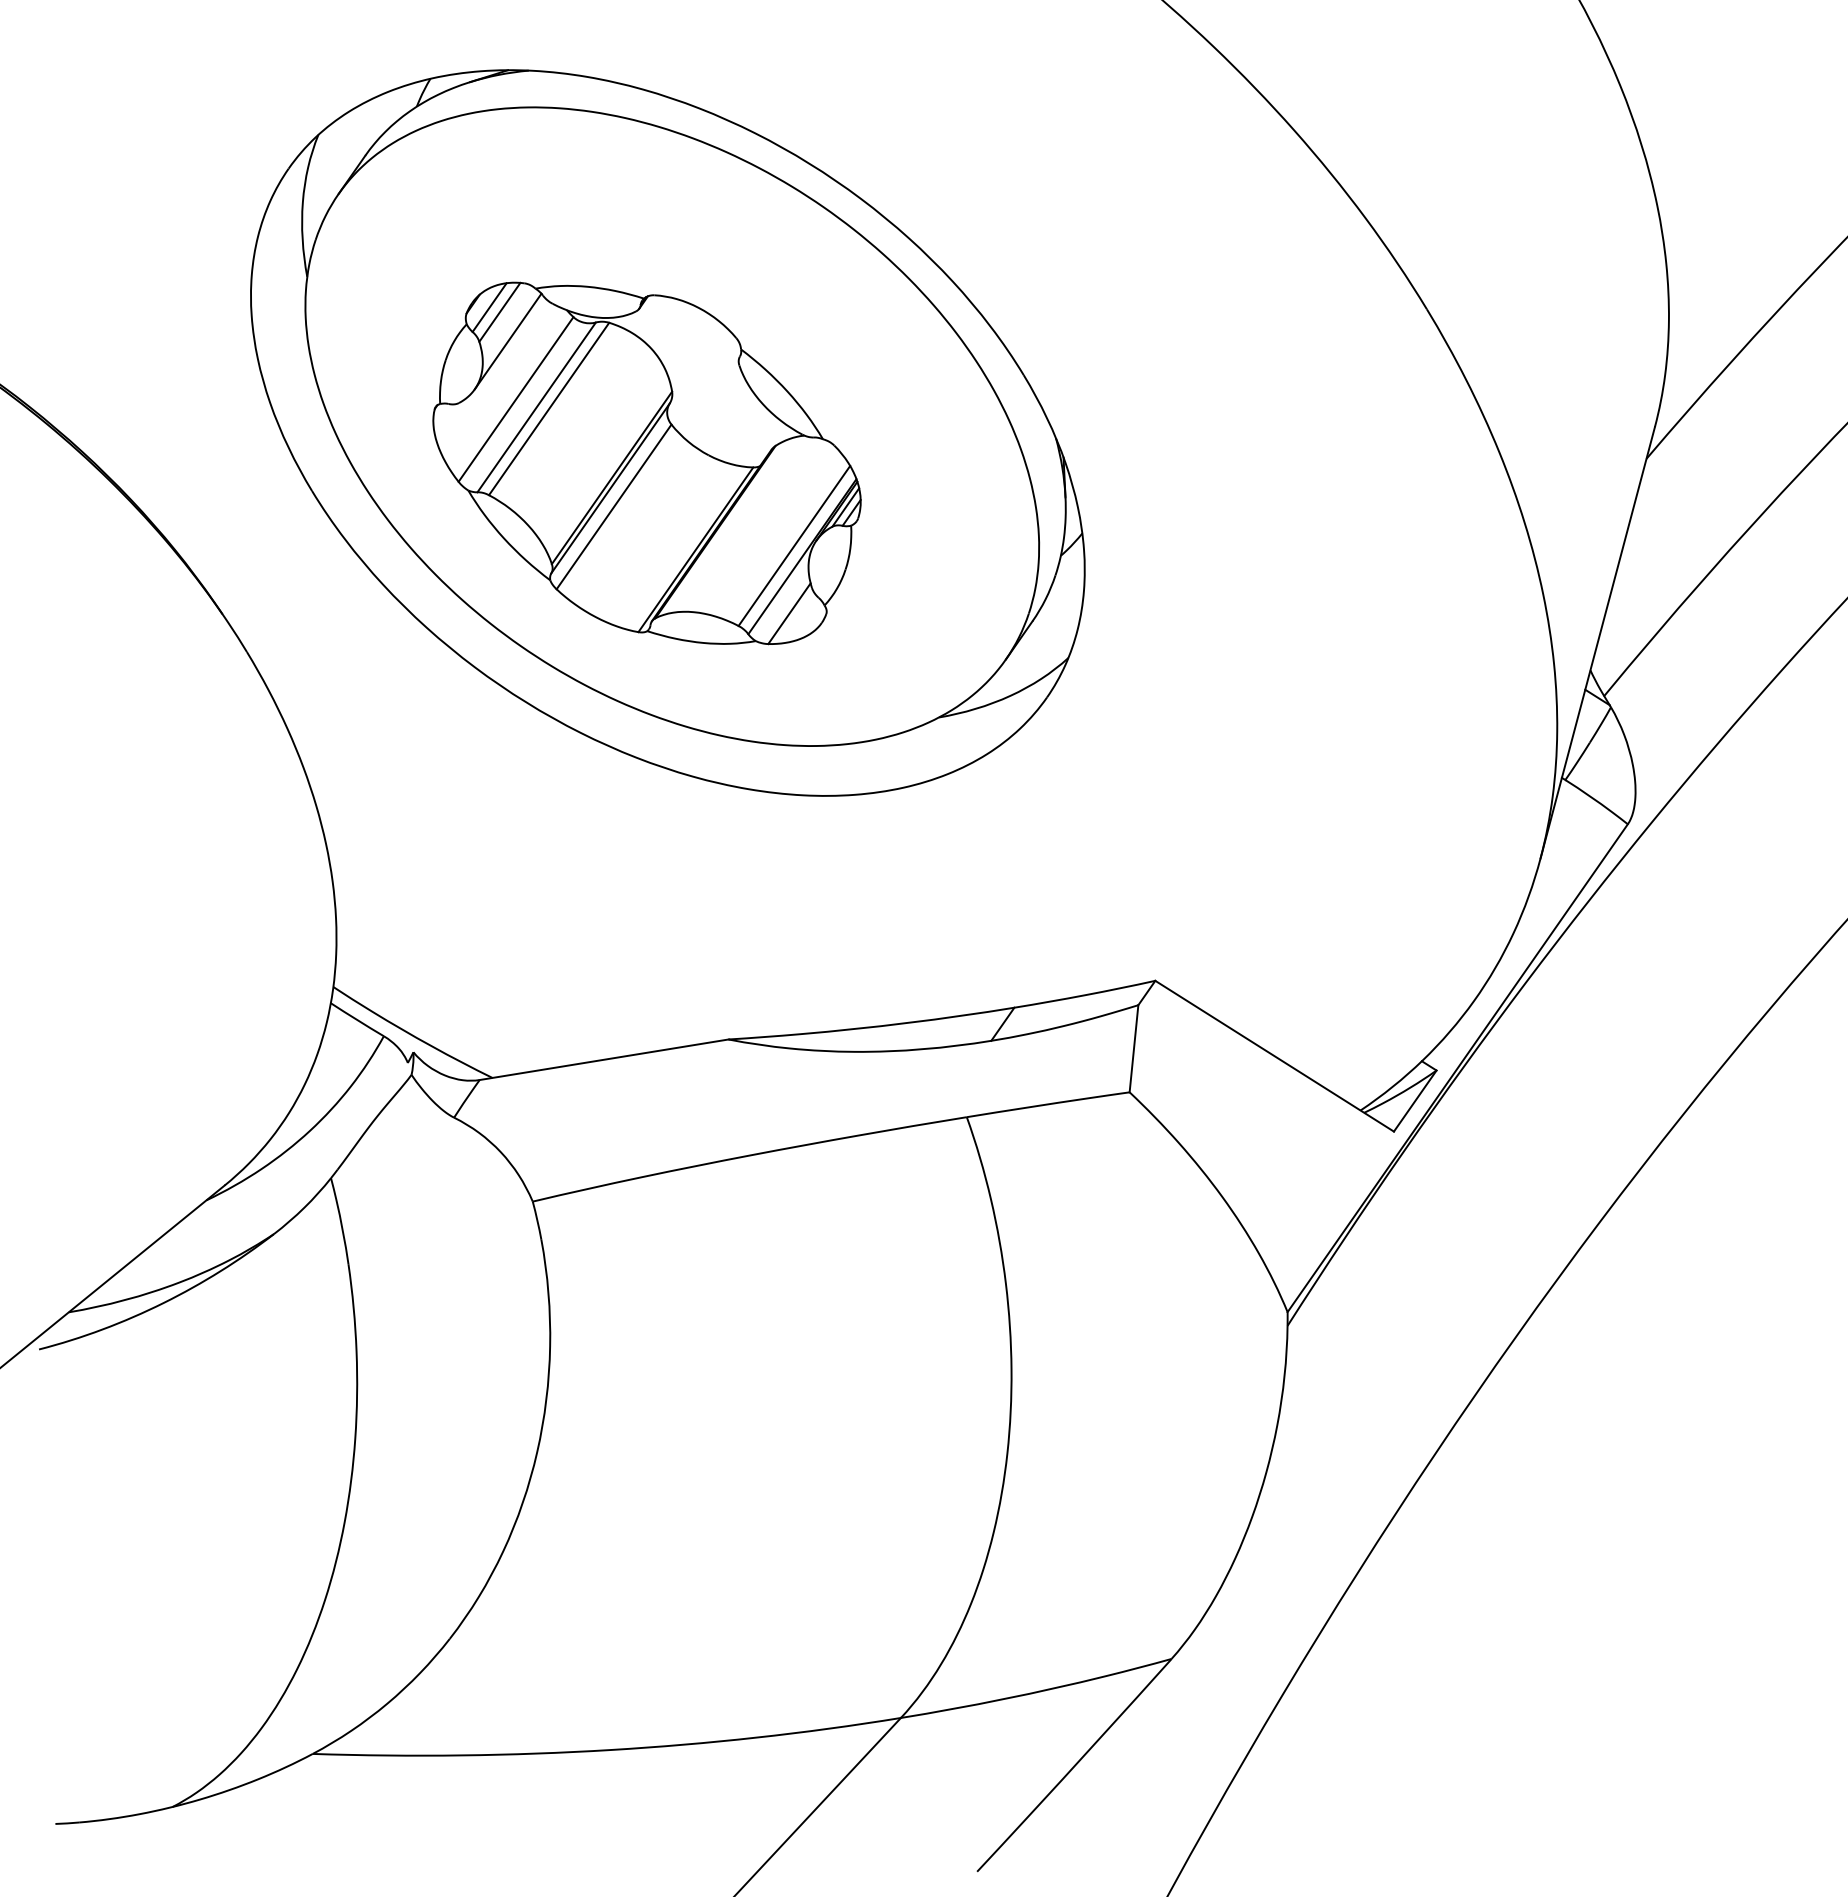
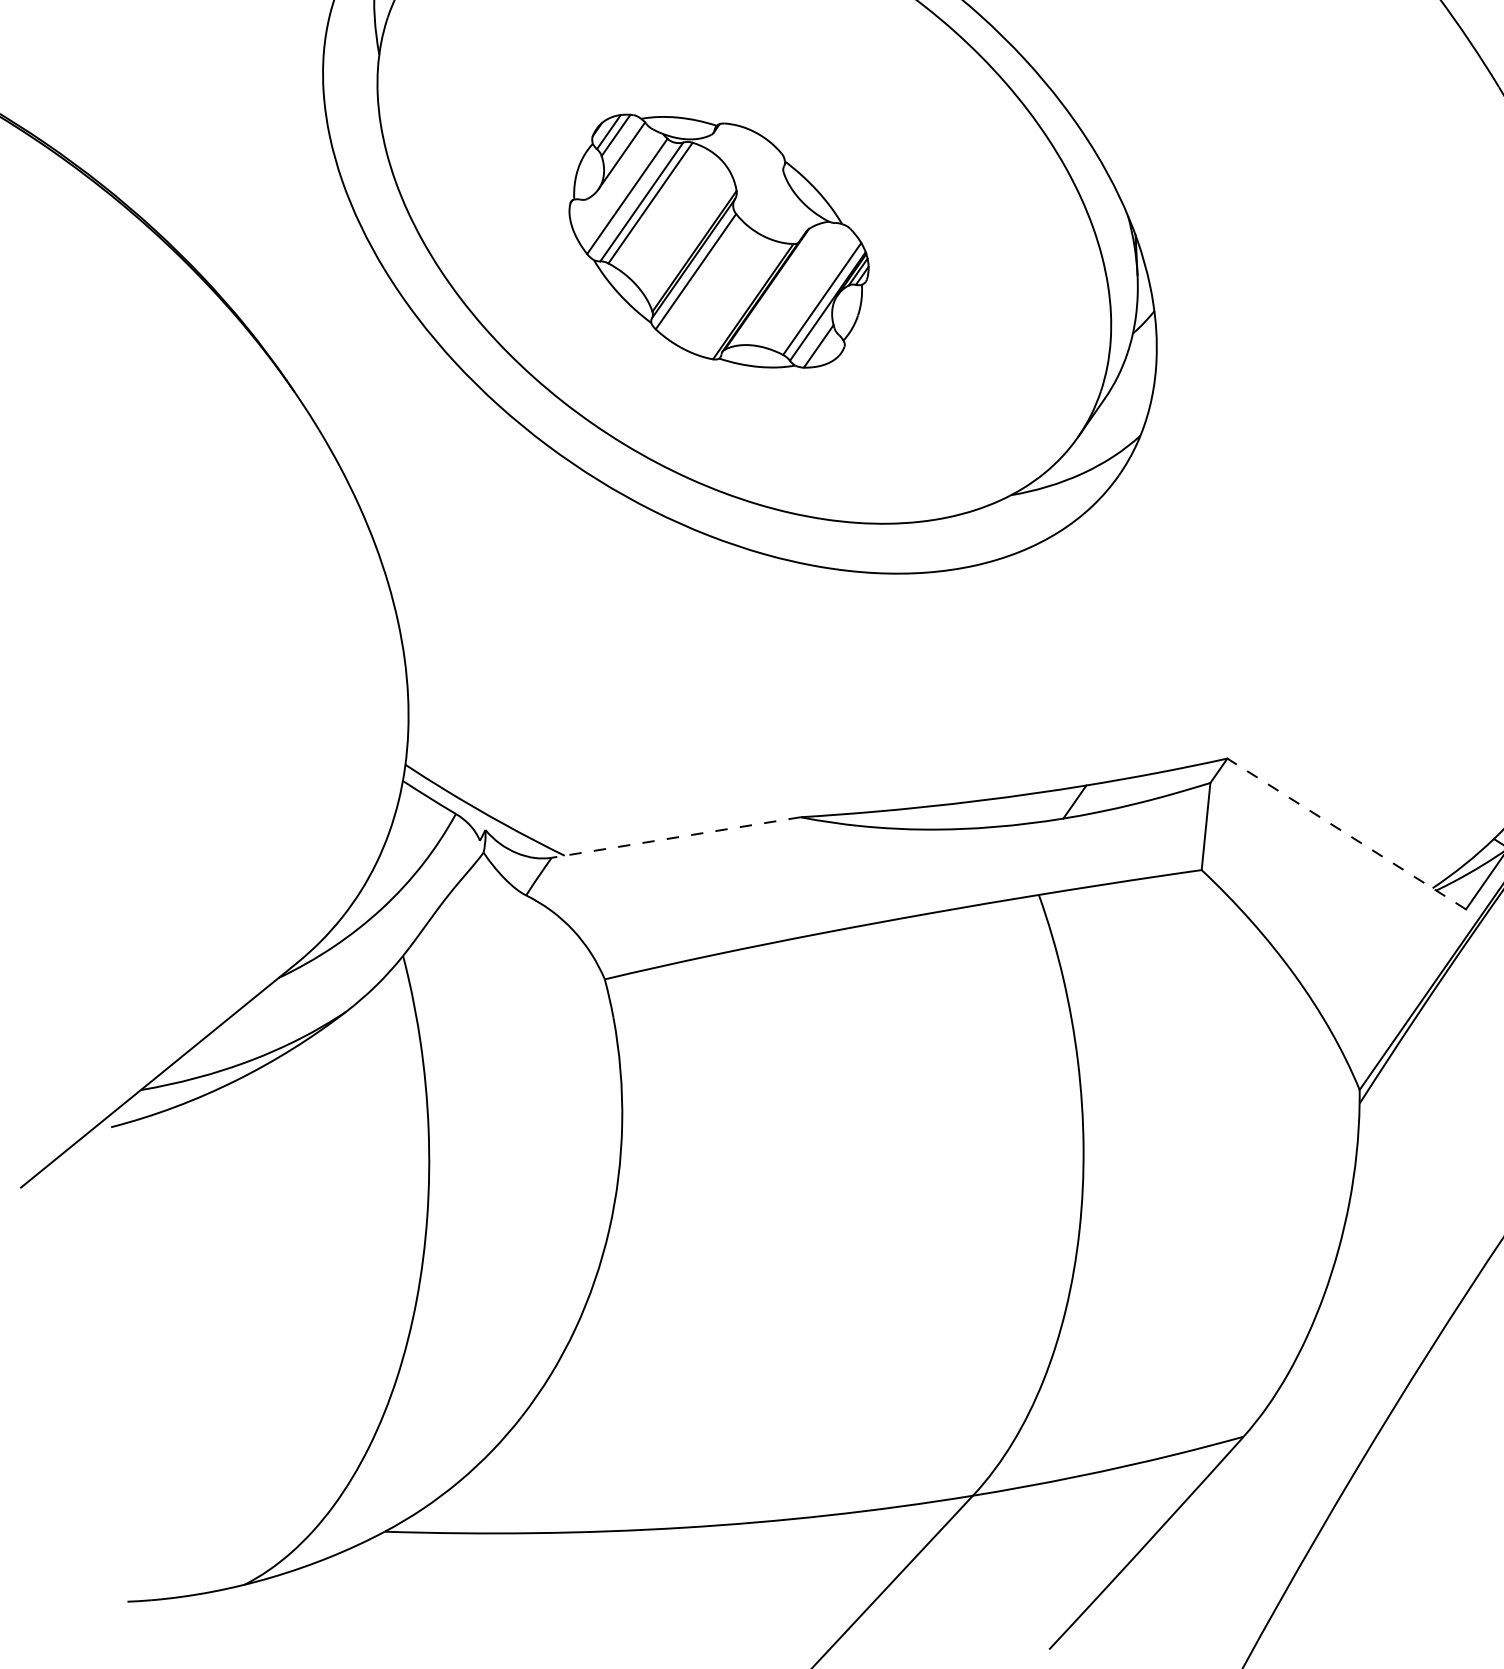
part: (646, 463) -> (718, 241), size x0.7
line: (1274, 1055) -> (1346, 833), solid -> dashed
line: (603, 1059) -> (675, 837), solid -> dashed

